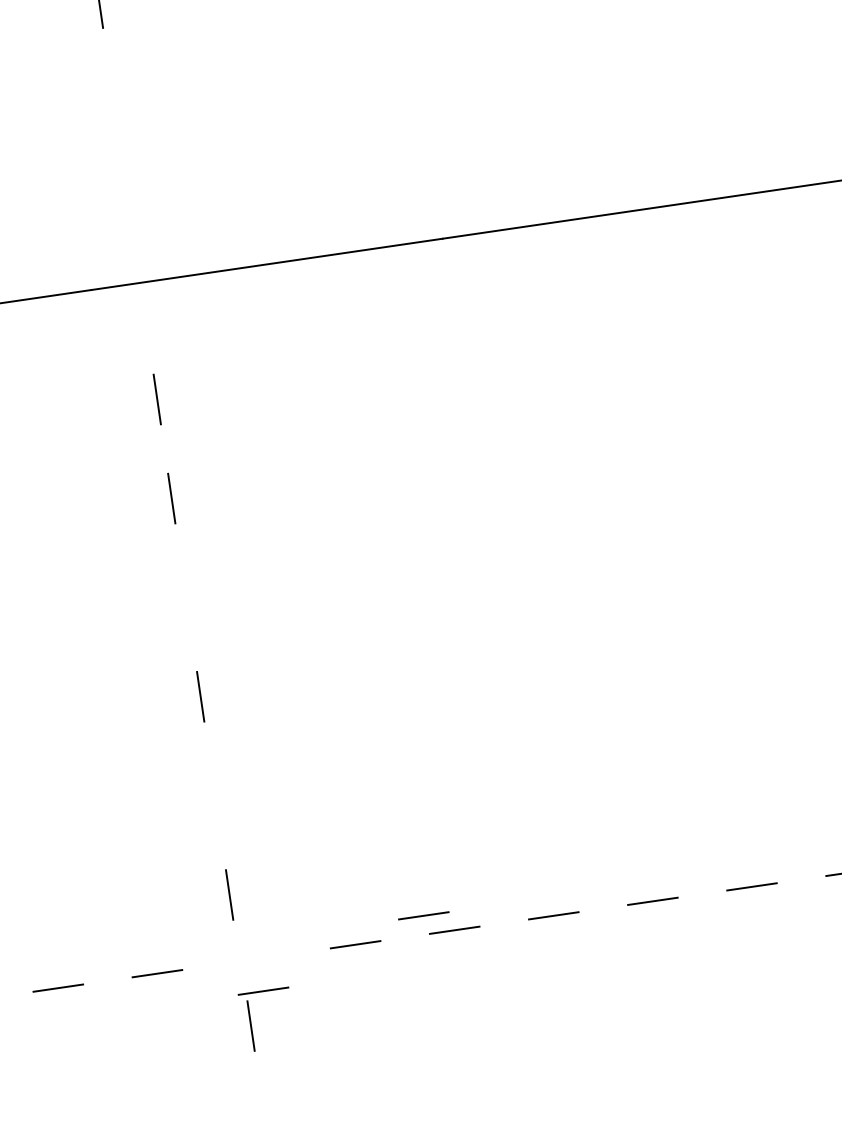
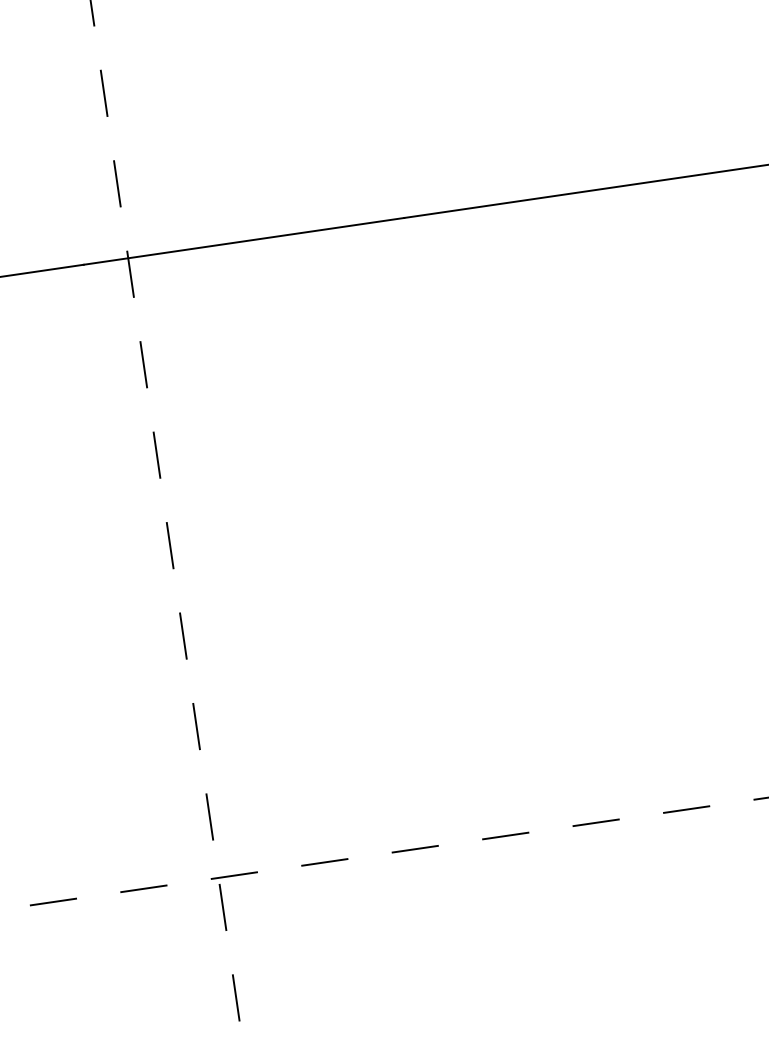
line: (113, 102) -> (103, 93), added
line: (127, 201) -> (116, 183), added
line: (142, 300) -> (130, 274), added
line: (185, 597) -> (169, 545), added
line: (214, 795) -> (196, 726), added
line: (423, 915) -> (386, 835), removed
part: (251, 1020) -> (223, 902), moved
line: (258, 1092) -> (236, 997), added

